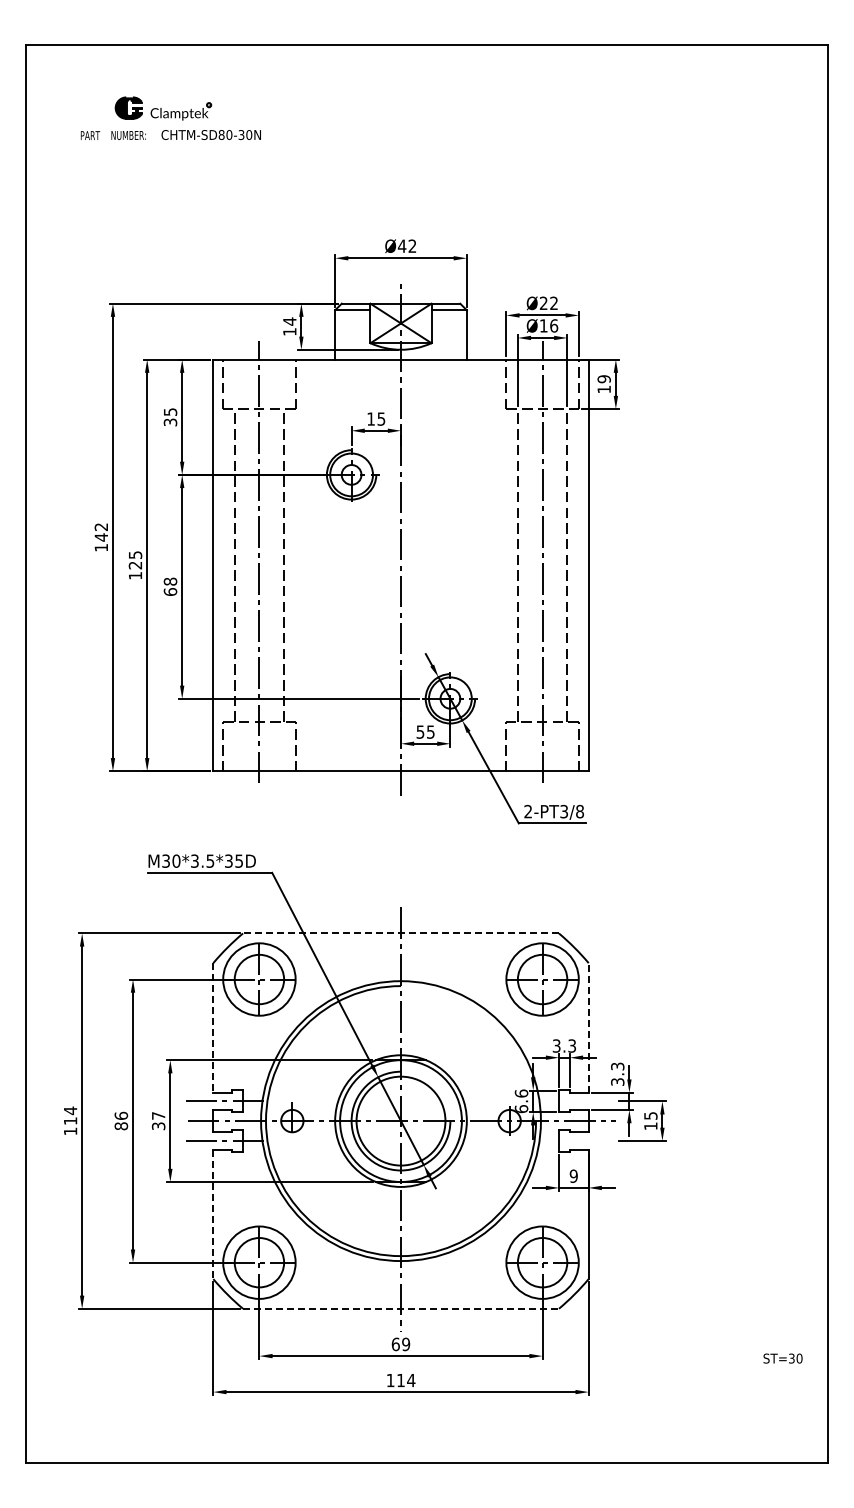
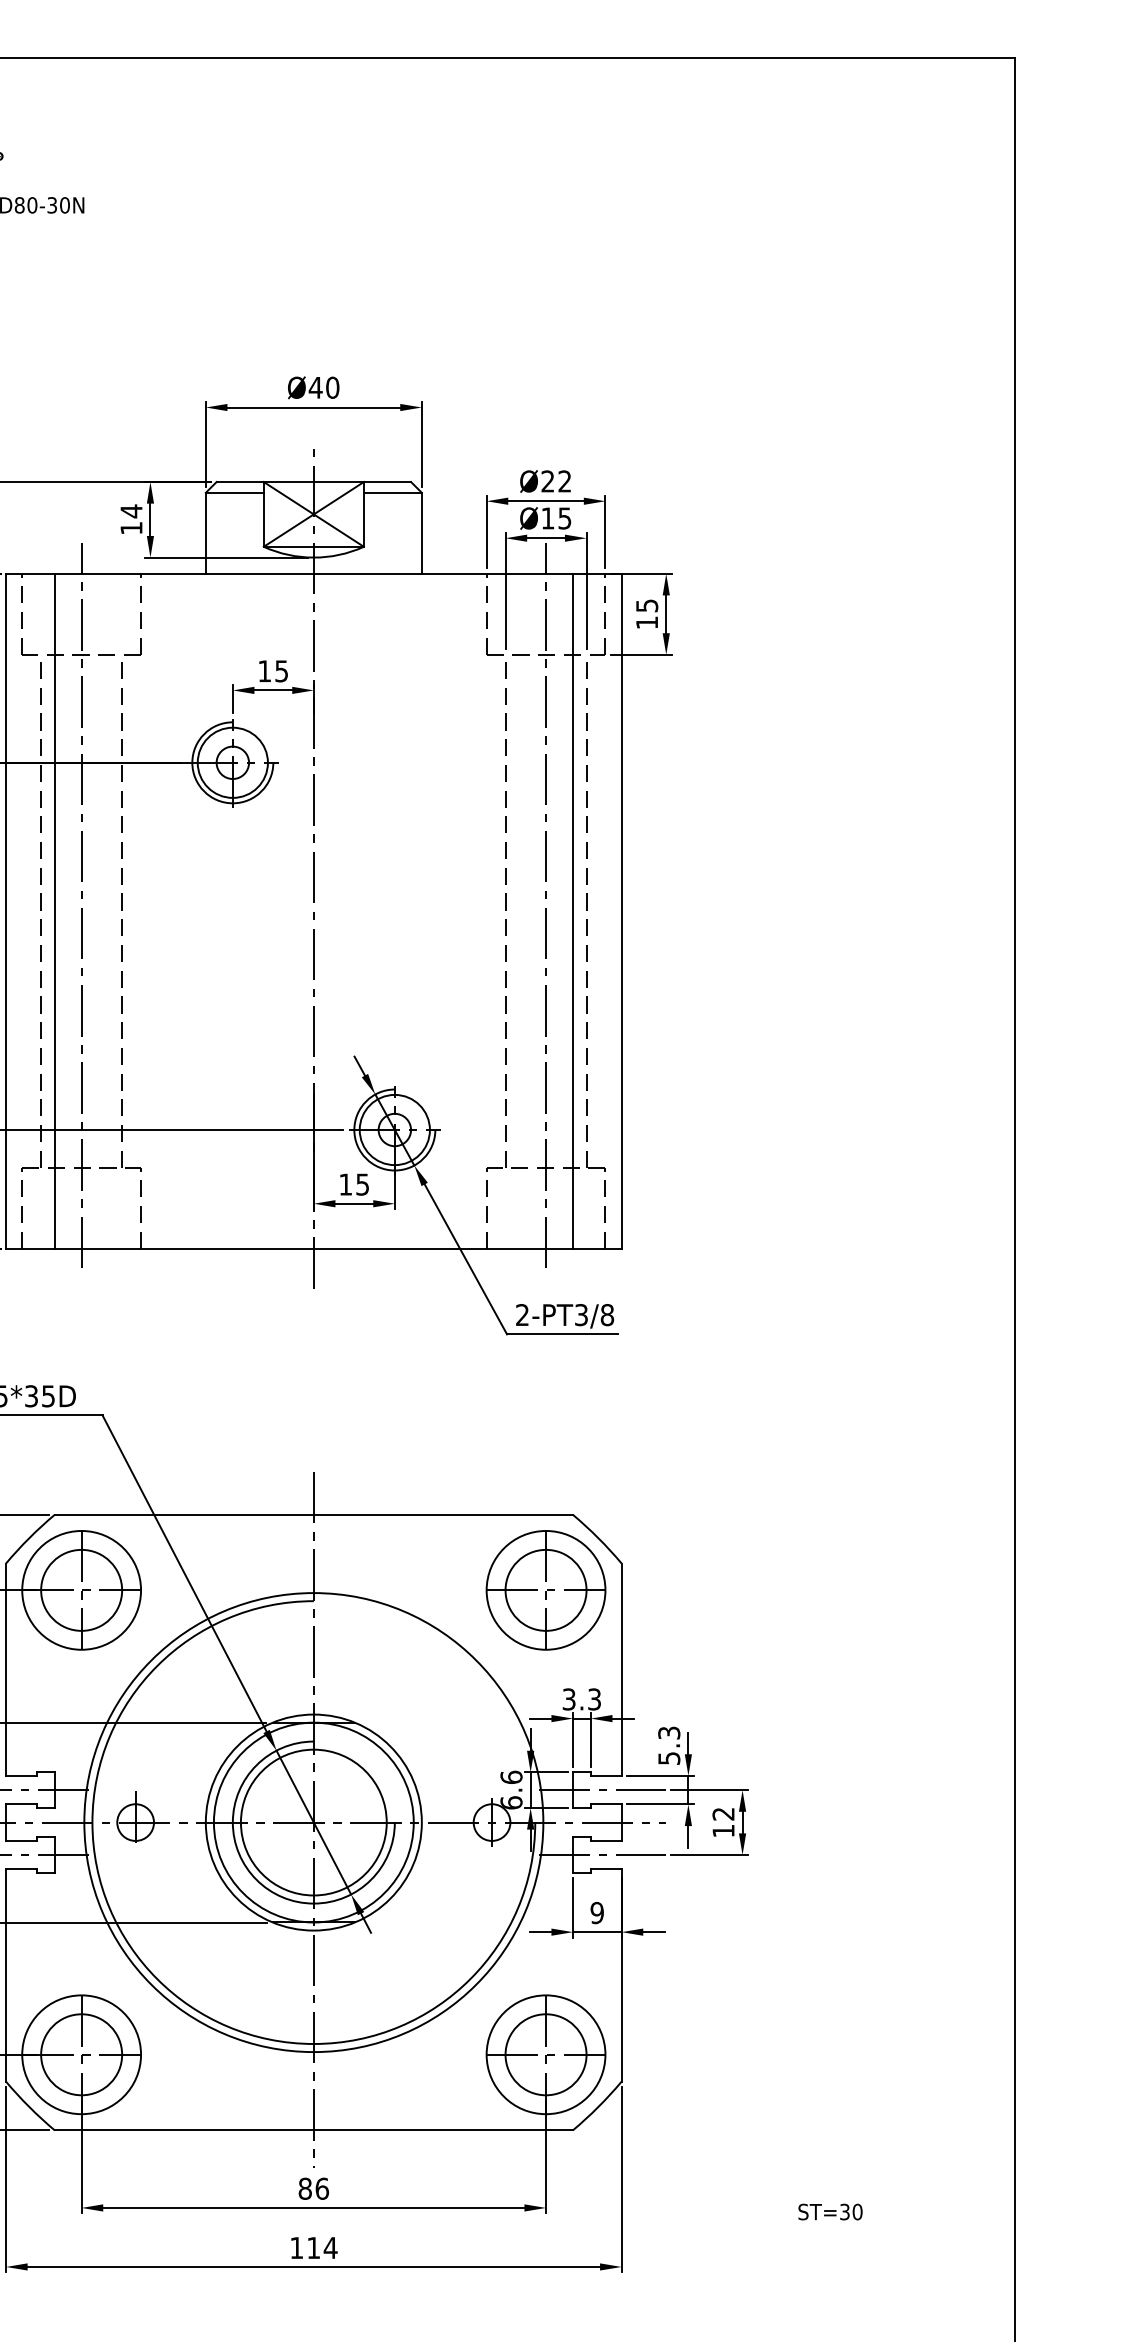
text: (412, 245) -> (332, 386), Ø42 -> Ø40
text: (554, 325) -> (565, 517), Ø16 -> Ø15
text: (603, 379) -> (645, 606), 19 -> 15
line: (243, 565) -> (55, 911), added
line: (558, 565) -> (572, 911), added
text: (420, 731) -> (345, 1183), 55 -> 15
line: (401, 933) -> (314, 1514), dashed -> solid
line: (213, 1027) -> (6, 1669), dashed -> solid
line: (588, 1027) -> (621, 1669), dashed -> solid
text: (617, 1081) -> (668, 1757), 3.3 -> 5.3
line: (576, 1101) -> (601, 1790), added
text: (650, 1115) -> (723, 1813), 15 -> 12
line: (576, 1140) -> (601, 1854), added
line: (213, 1214) -> (6, 1975), dashed -> solid
line: (401, 1308) -> (314, 2129), dashed -> solid
text: (400, 1344) -> (313, 2188), 69 -> 86
text: (782, 1358) -> (829, 2211), moved

